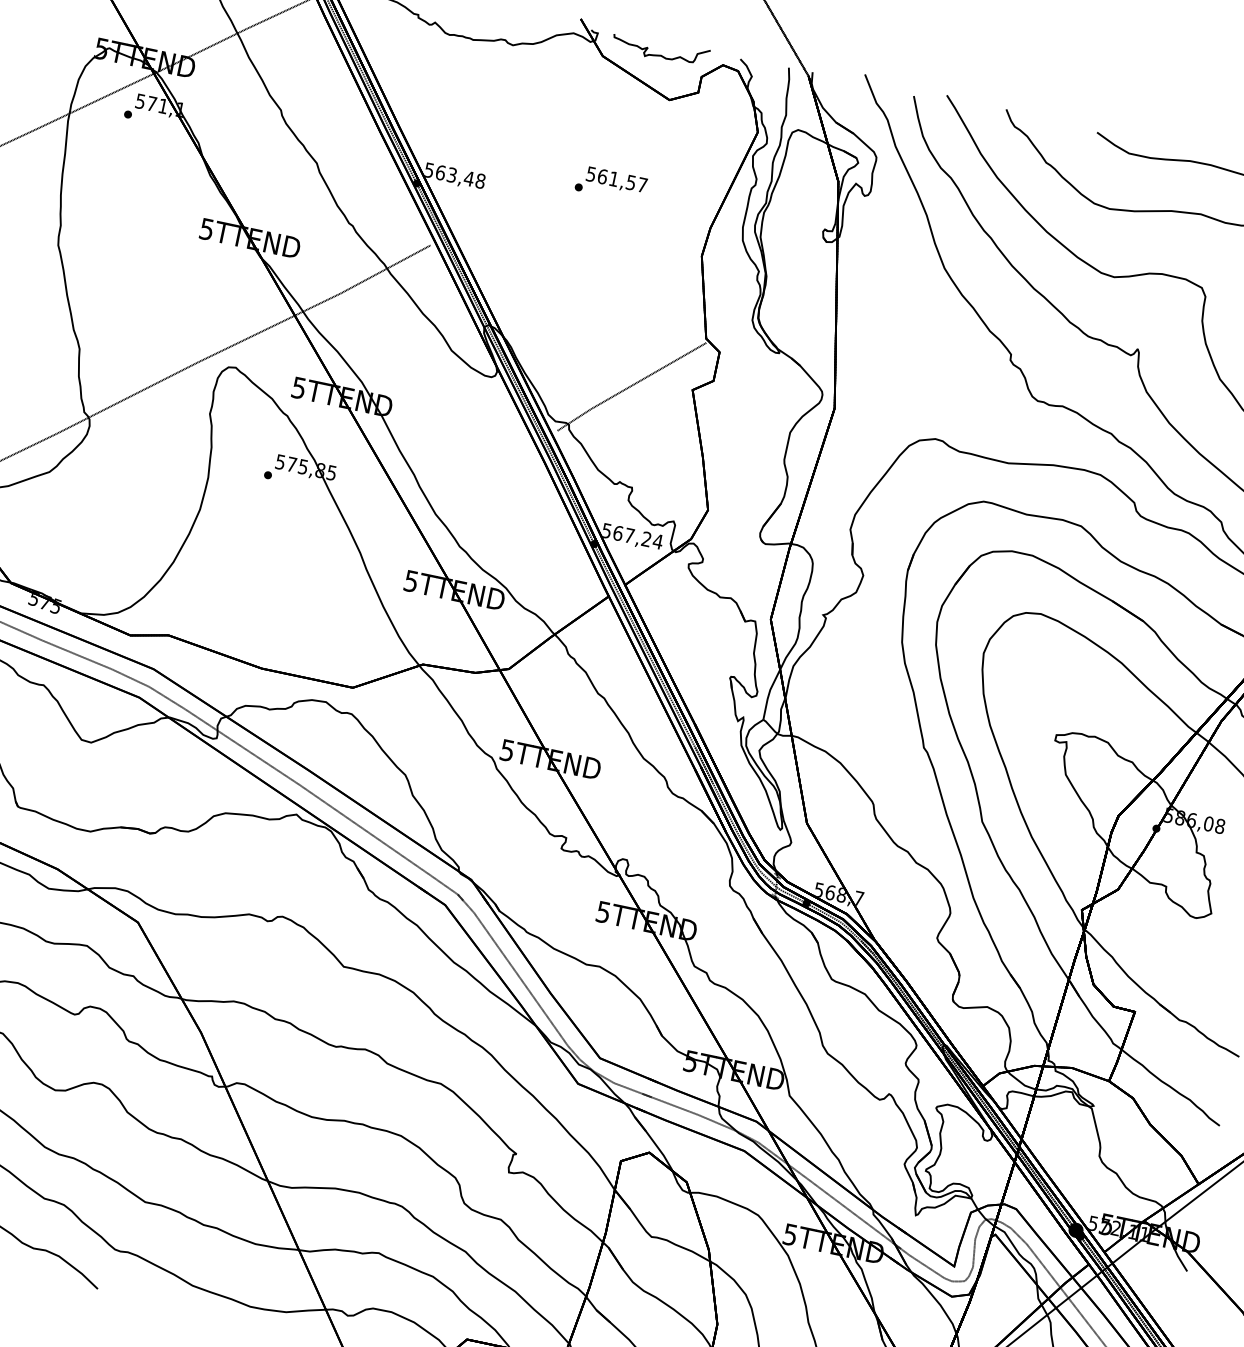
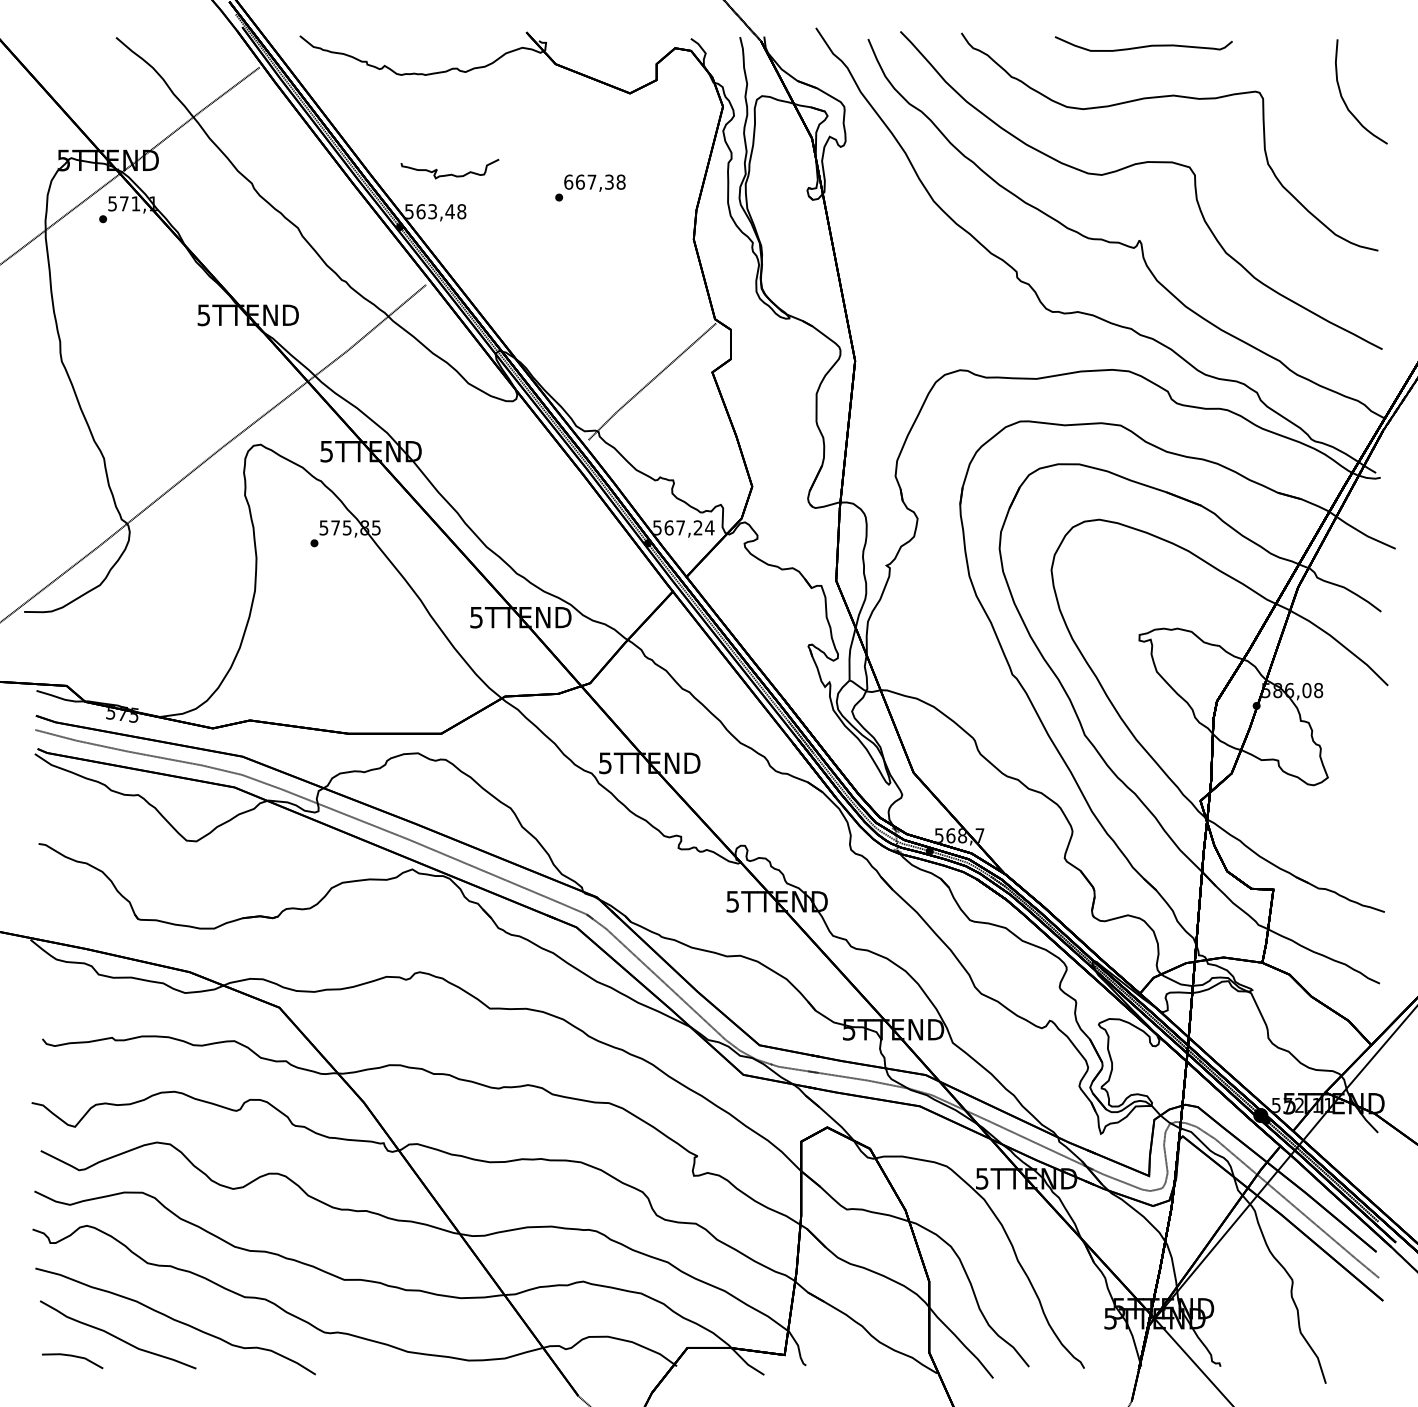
curve: (661, 54) -> (451, 173), moved
text: (616, 178) -> (594, 181), 561,57 -> 667,38

